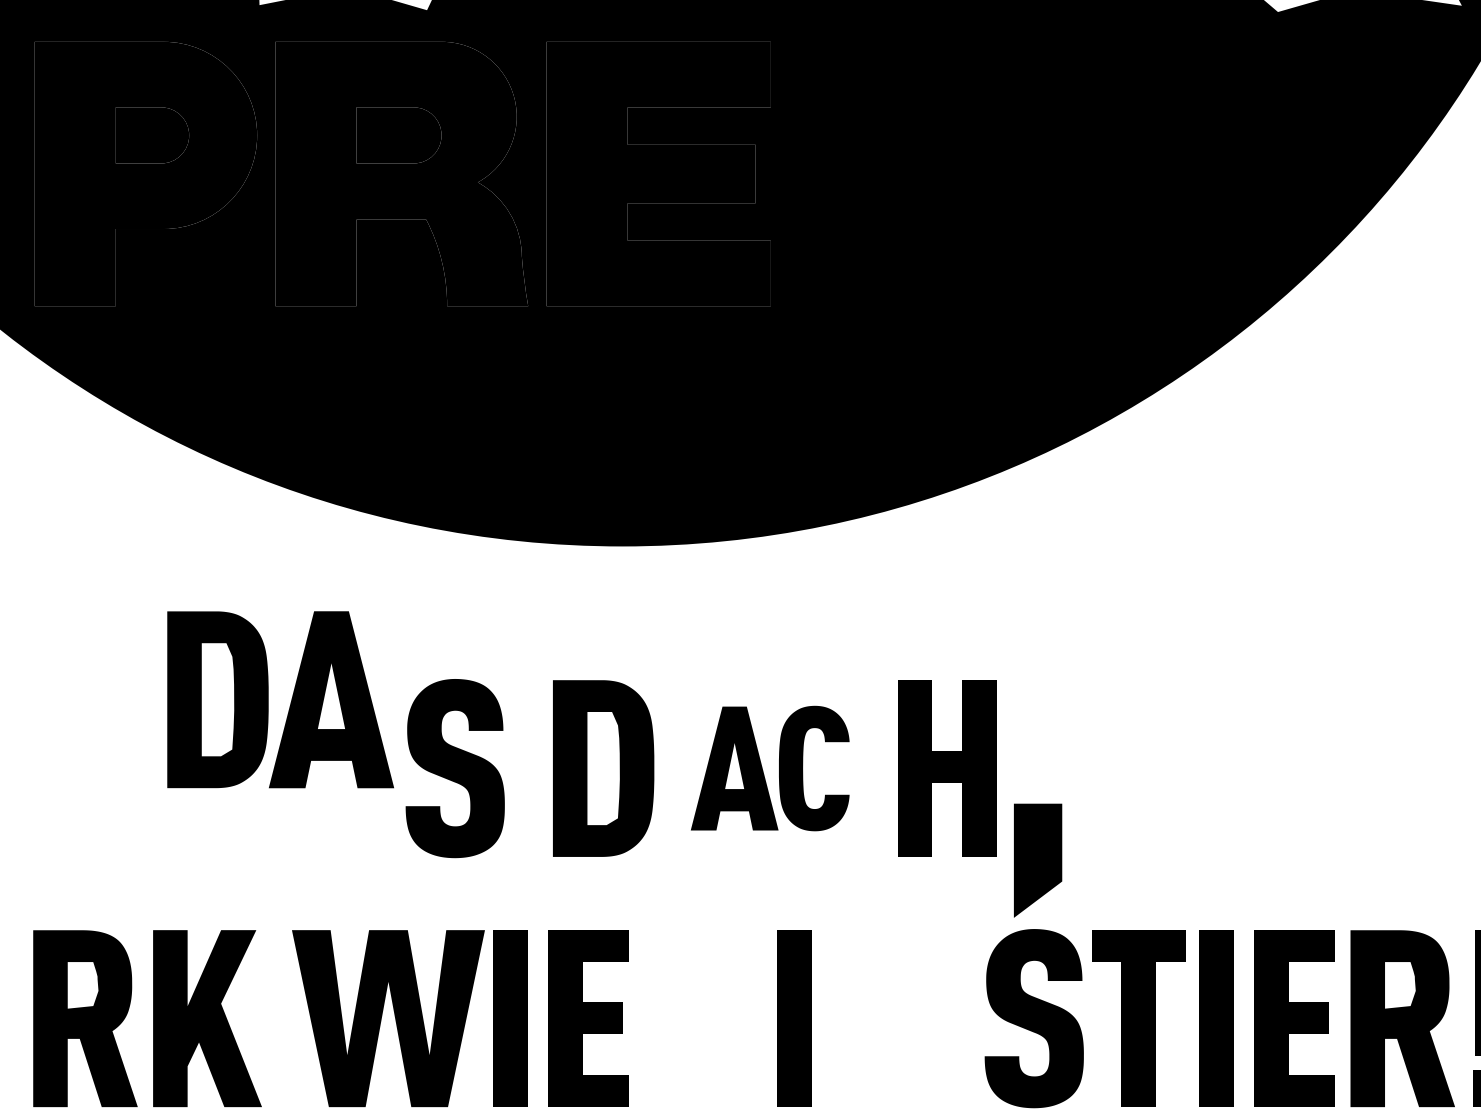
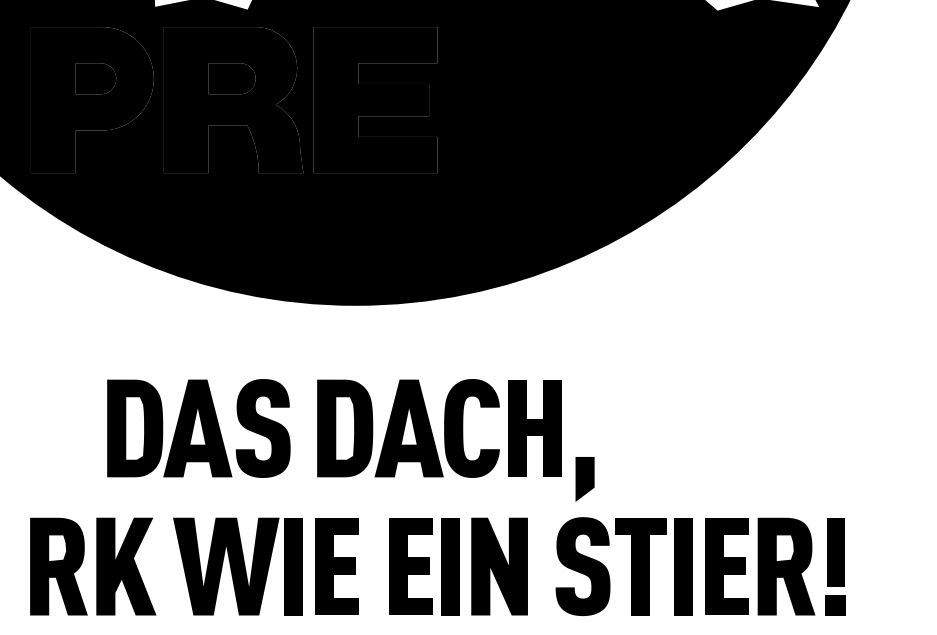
part: (280, 699) -> (169, 428), moved
part: (768, 768) -> (436, 428), size x1.43
part: (1036, 860) -> (584, 479), size x0.71
fill: (721, 1018) -> (410, 566), added
fill: (883, 1018) -> (499, 566), added

